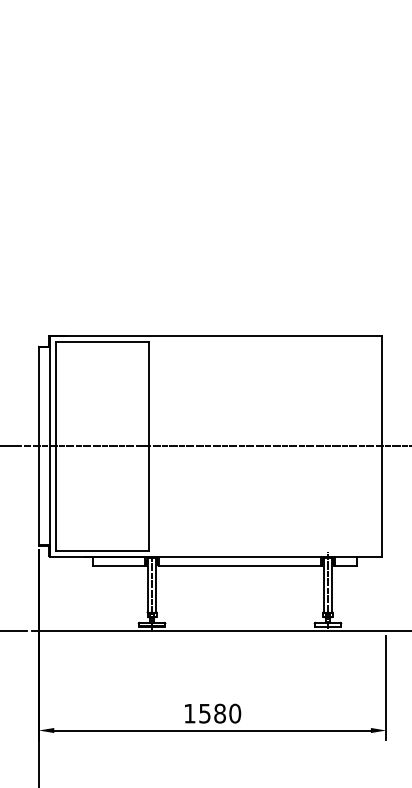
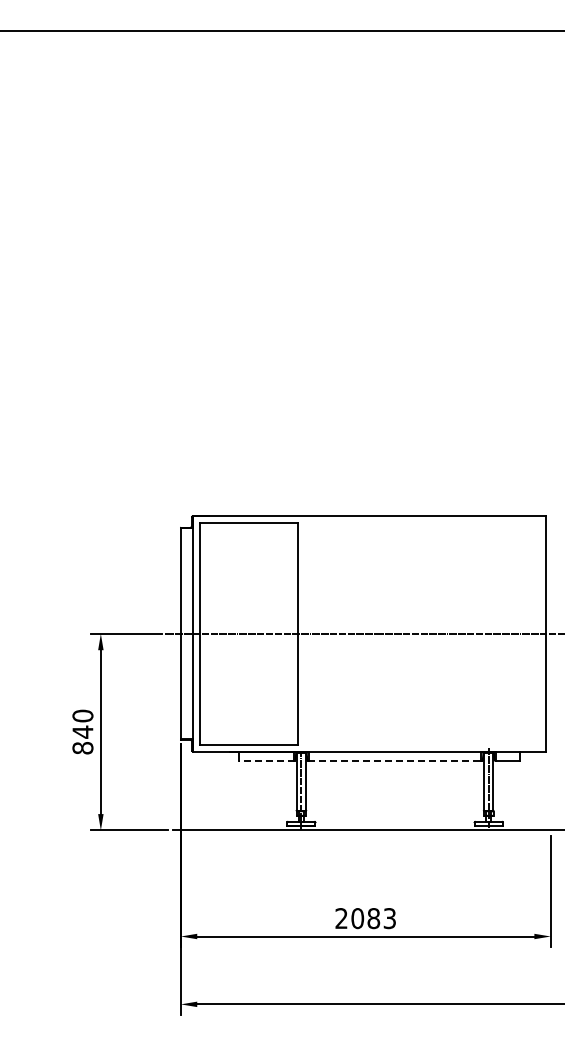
line: (119, 565) -> (266, 760), solid -> dashed
line: (241, 565) -> (396, 760), solid -> dashed
text: (212, 713) -> (365, 918), 1580 -> 2083

